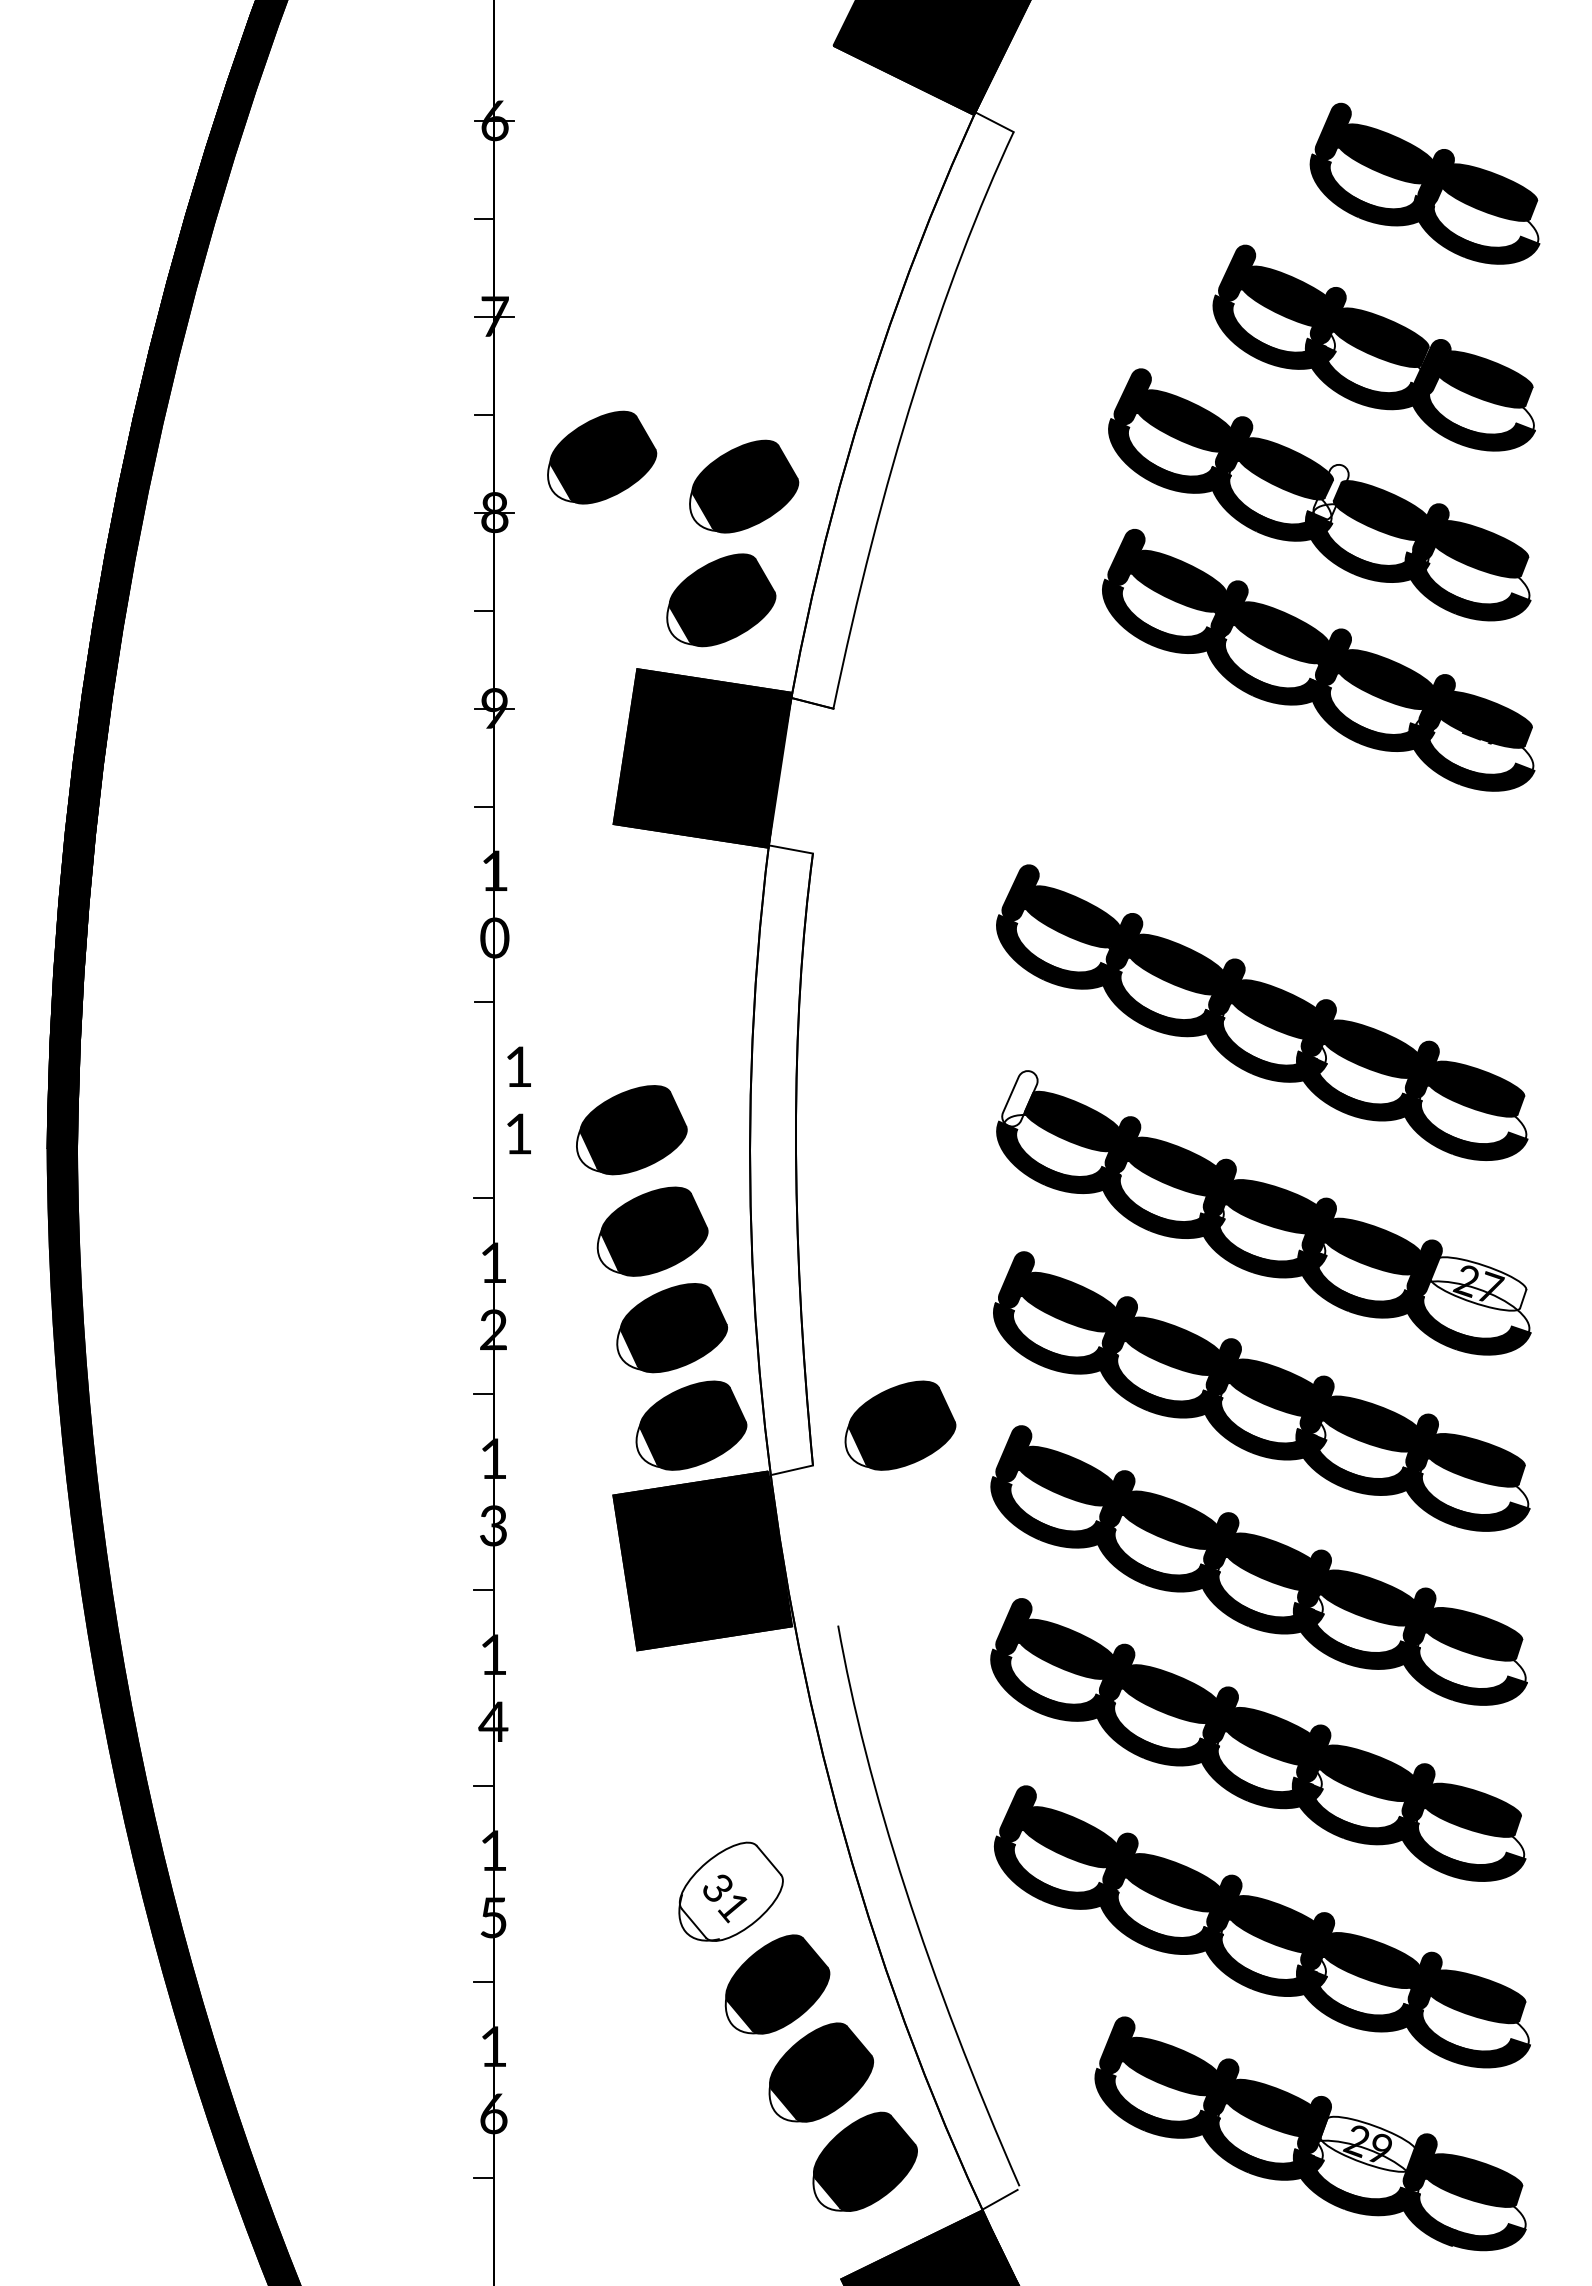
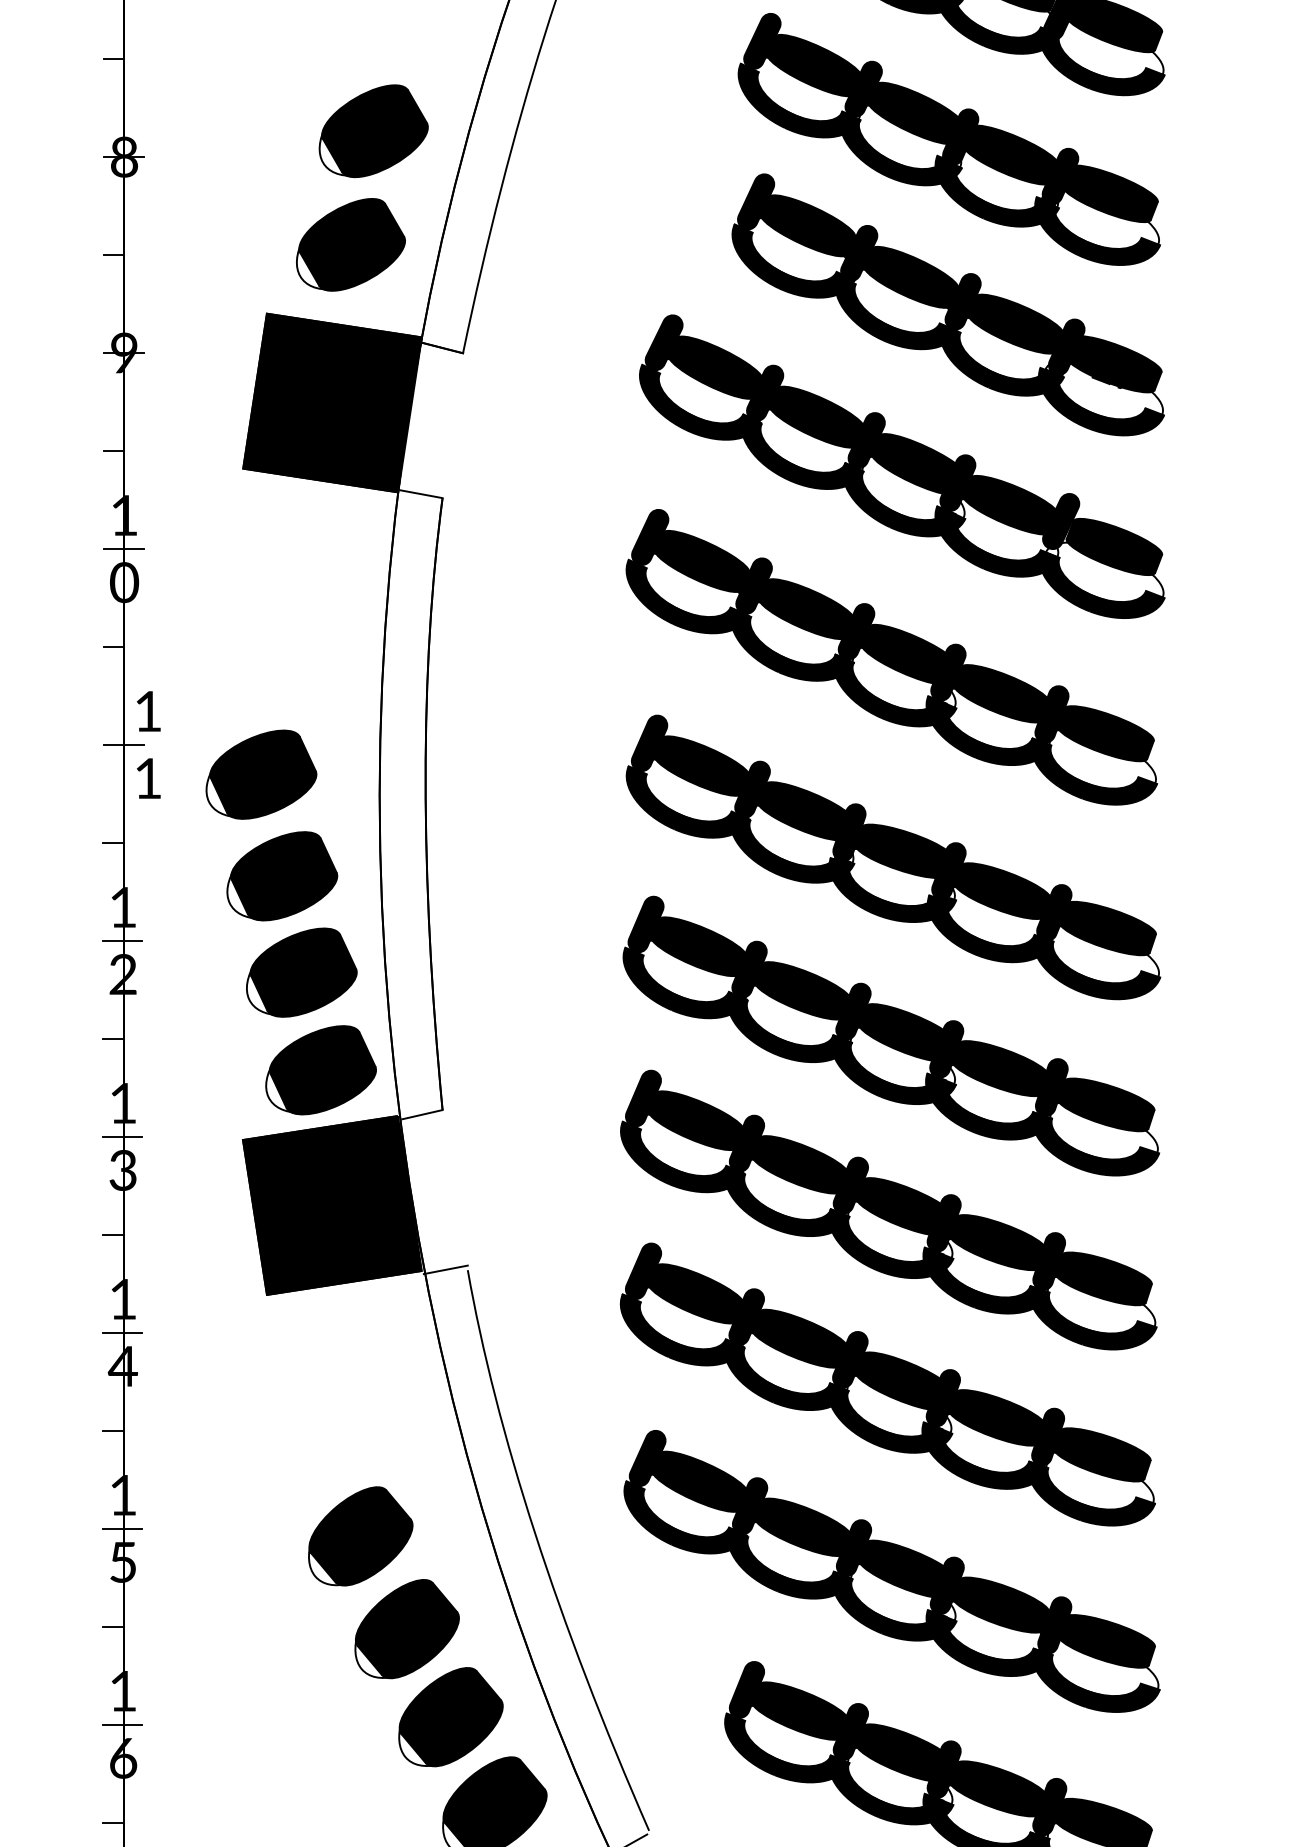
part: (602, 457) -> (232, 102), removed
fill: (1330, 492) -> (960, 137), added
part: (1272, 822) -> (902, 467), added
line: (494, 904) -> (124, 549), added
fill: (1019, 1098) -> (649, 743), added
line: (494, 1100) -> (124, 745), added
fill: (1478, 1283) -> (1108, 928), added
line: (492, 1296) -> (122, 941), added
part: (900, 1425) -> (530, 1070), removed
line: (492, 1492) -> (122, 1137), added
line: (816, 1625) -> (446, 1270), added
line: (492, 1688) -> (122, 1333), added
line: (492, 1884) -> (122, 1529), added
fill: (730, 1891) -> (360, 1536), added
line: (492, 2080) -> (122, 1725), added
fill: (1368, 2143) -> (998, 1788), added

